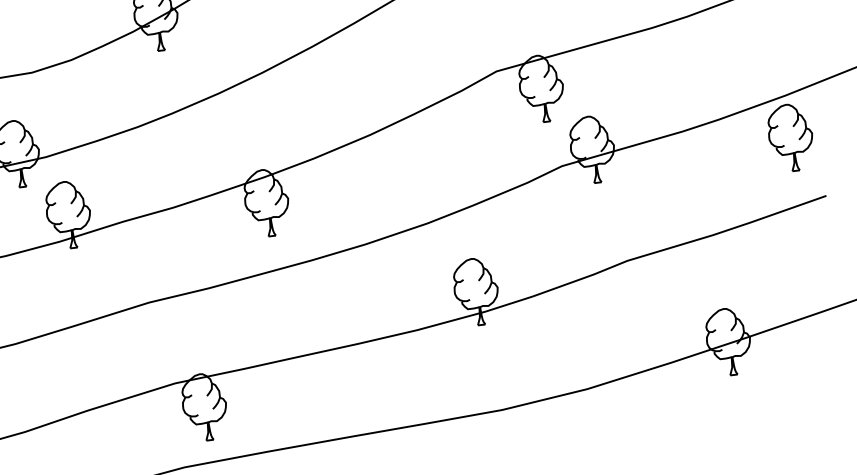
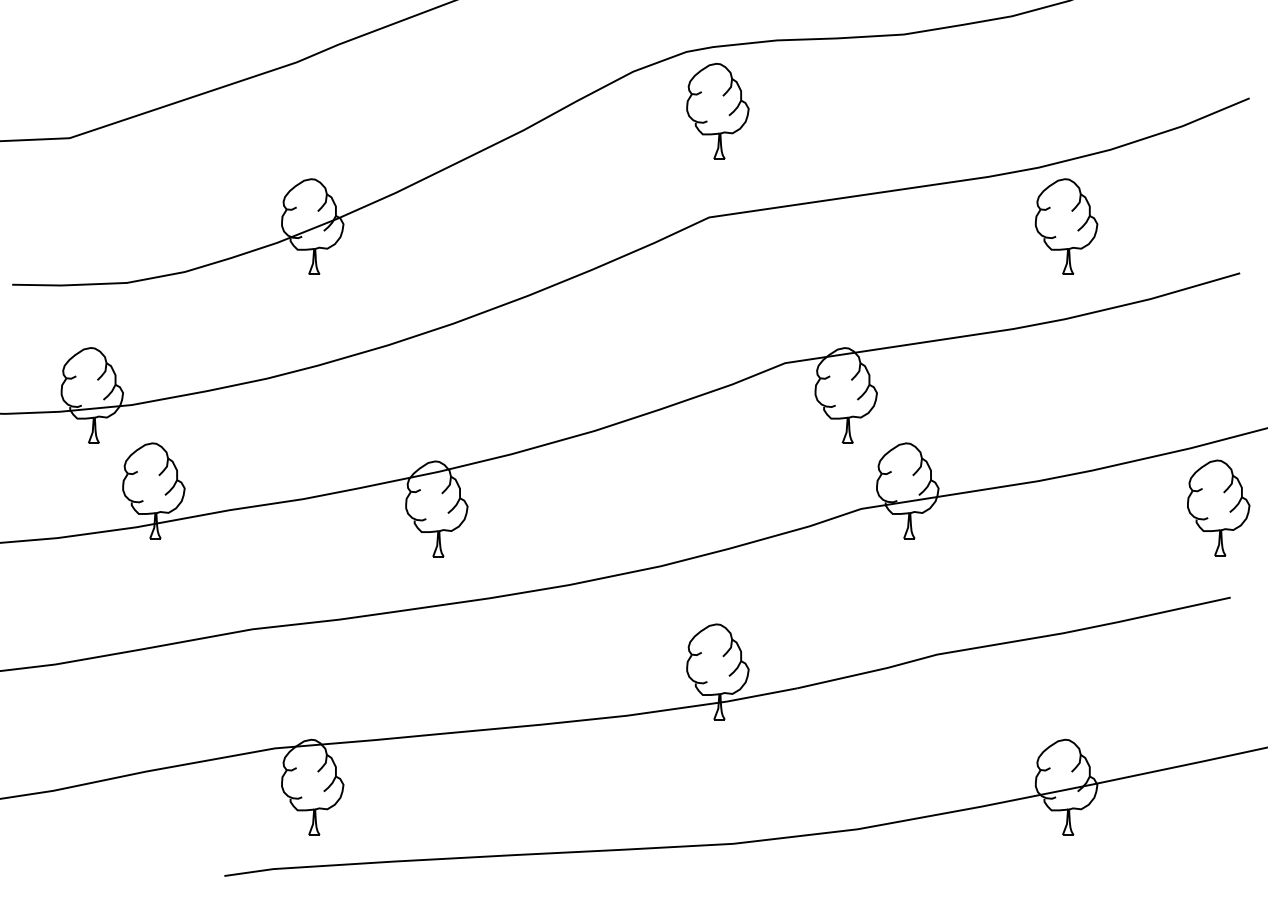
part: (790, 137) -> (1218, 507), moved

